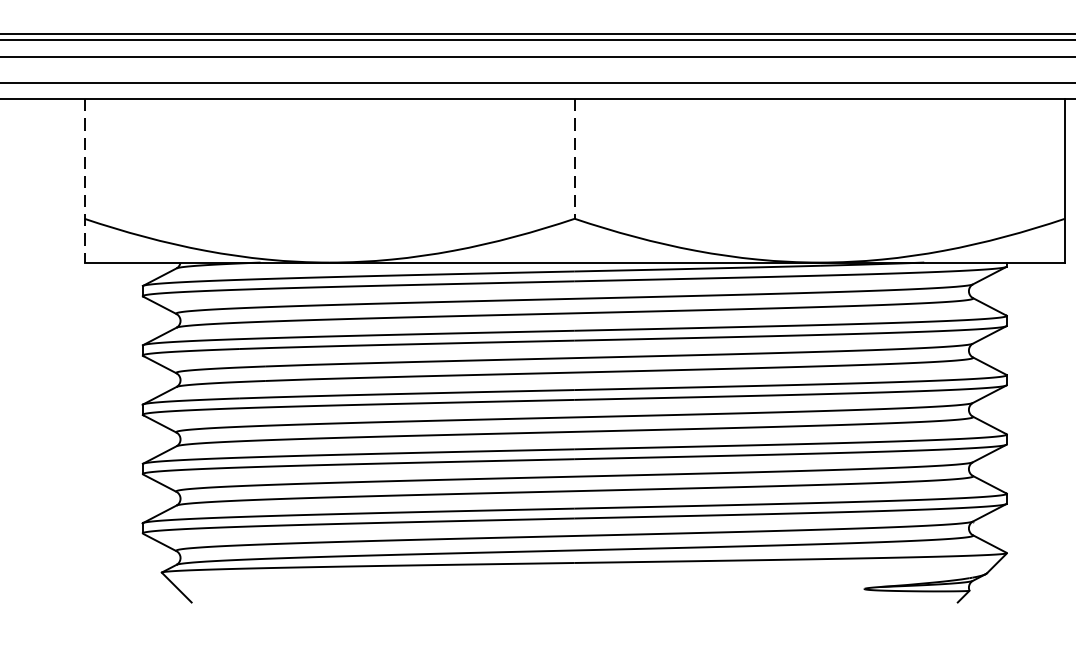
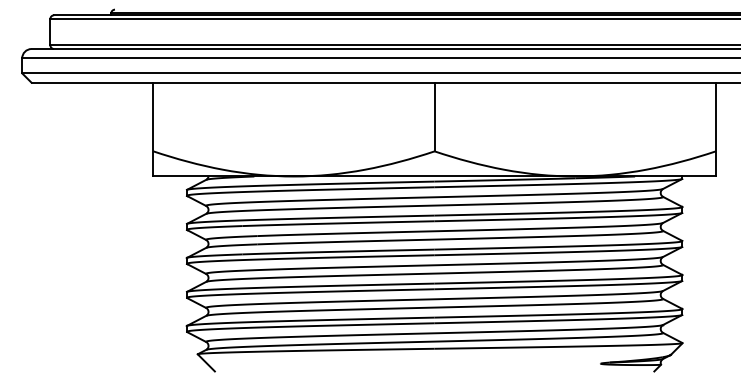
line: (574, 159) -> (434, 117), dashed -> solid
line: (84, 180) -> (153, 129), dashed -> solid

